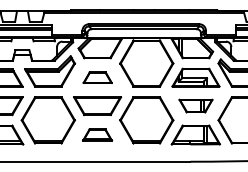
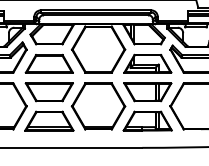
part: (97, 77) -> (49, 63), size x1.67
part: (195, 105) -> (147, 91), size x1.43
part: (97, 134) -> (49, 120), size x1.67

